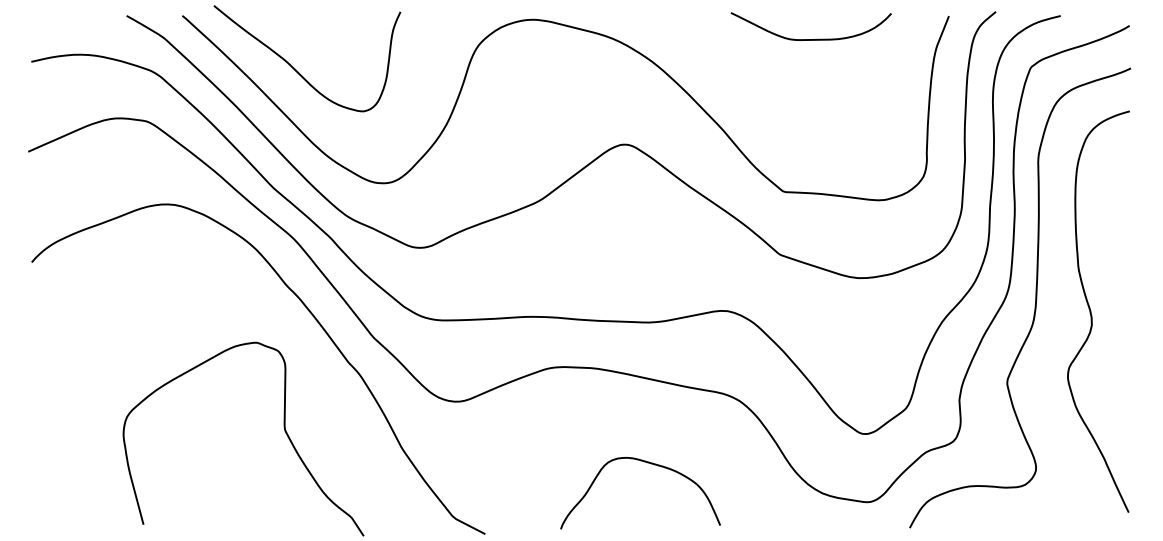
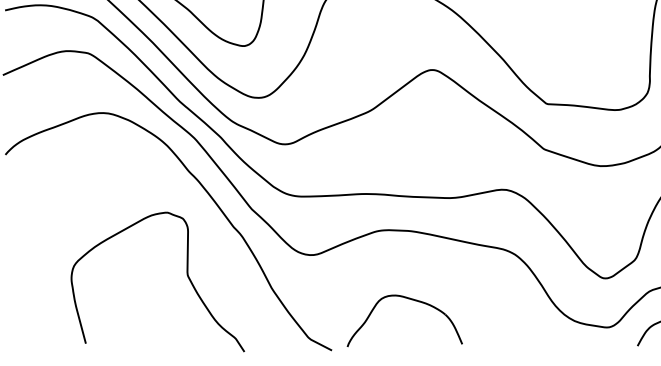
part: (647, 463) -> (409, 299), moved

